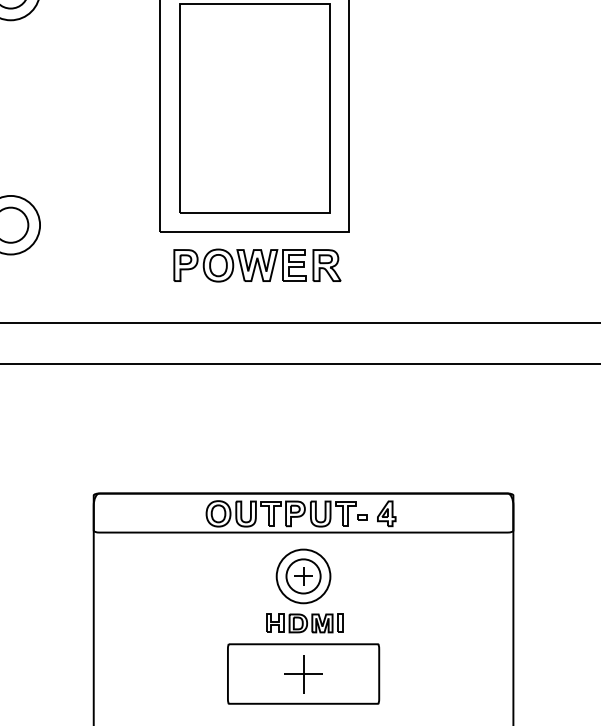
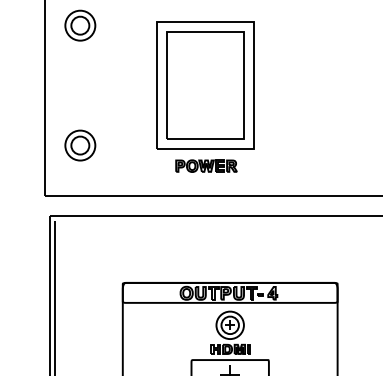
part: (257, 264) -> (206, 165), size x0.71

